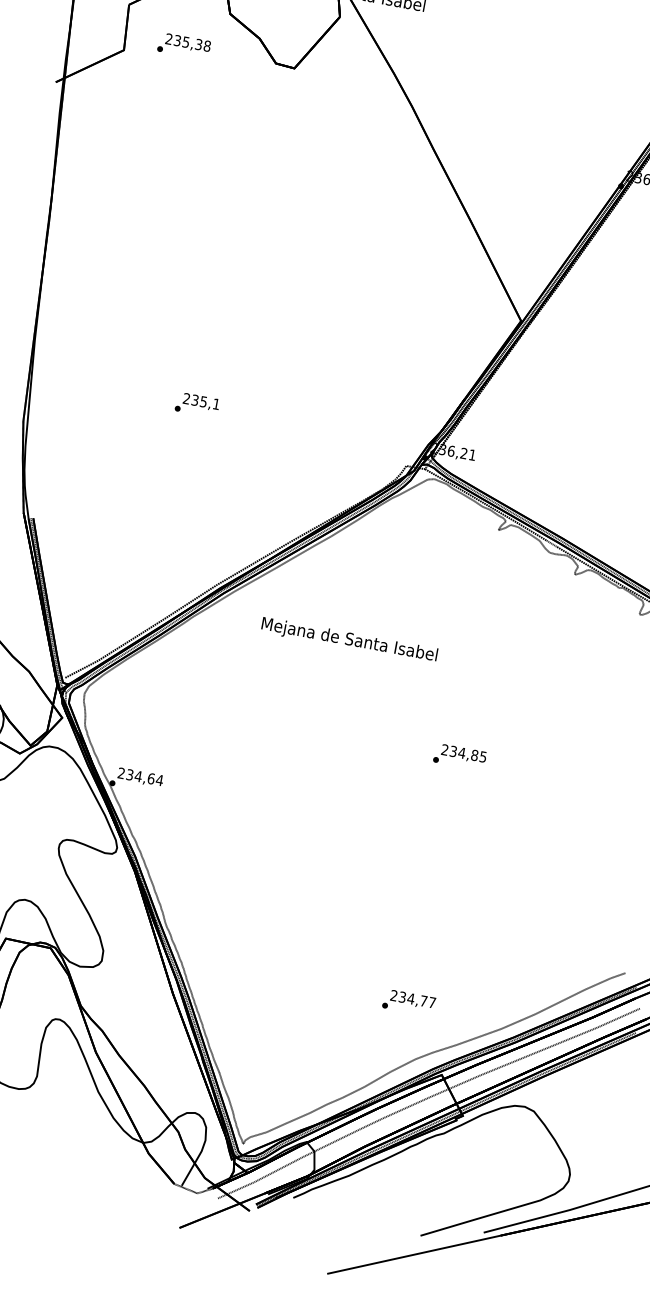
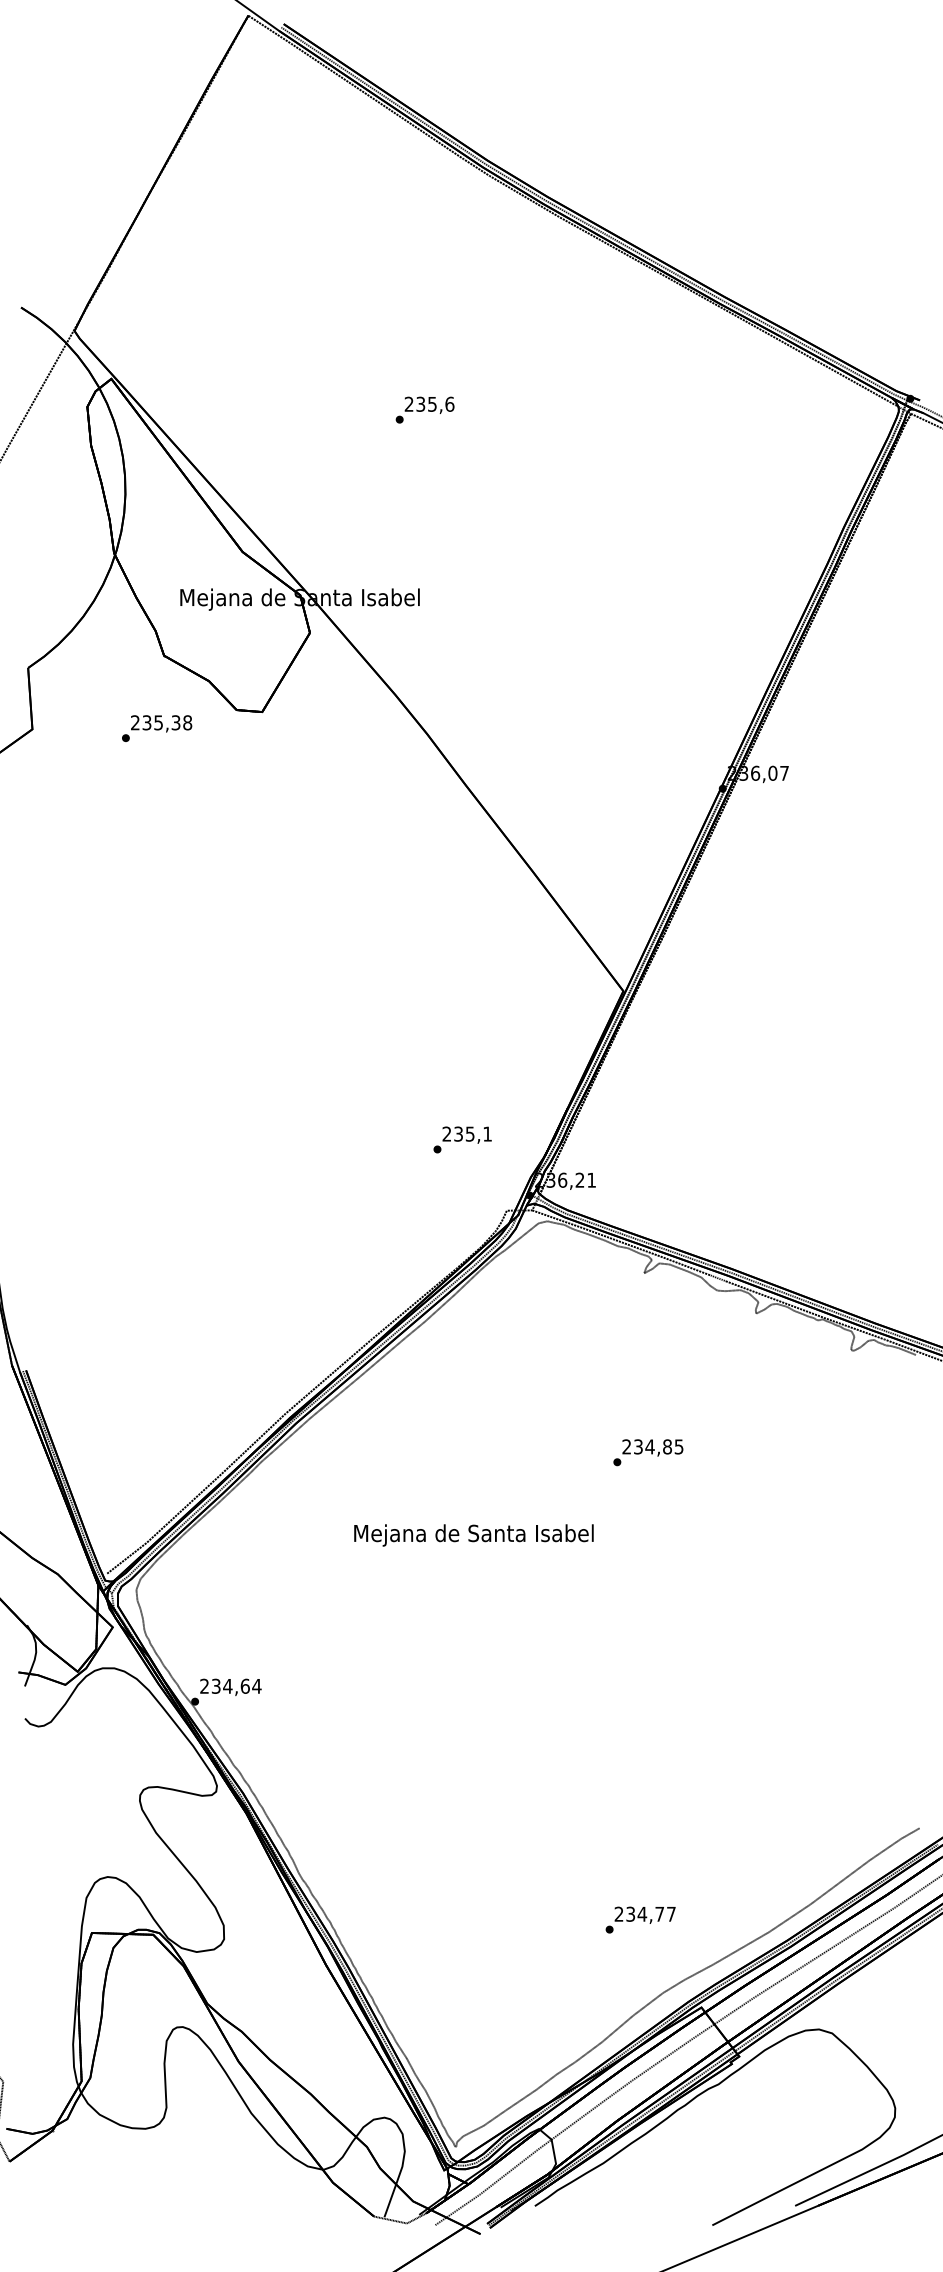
text: (184, 46) -> (157, 728), moved
text: (197, 404) -> (462, 1139), moved
text: (349, 640) -> (473, 1535), moved
text: (460, 756) -> (648, 1452), moved

